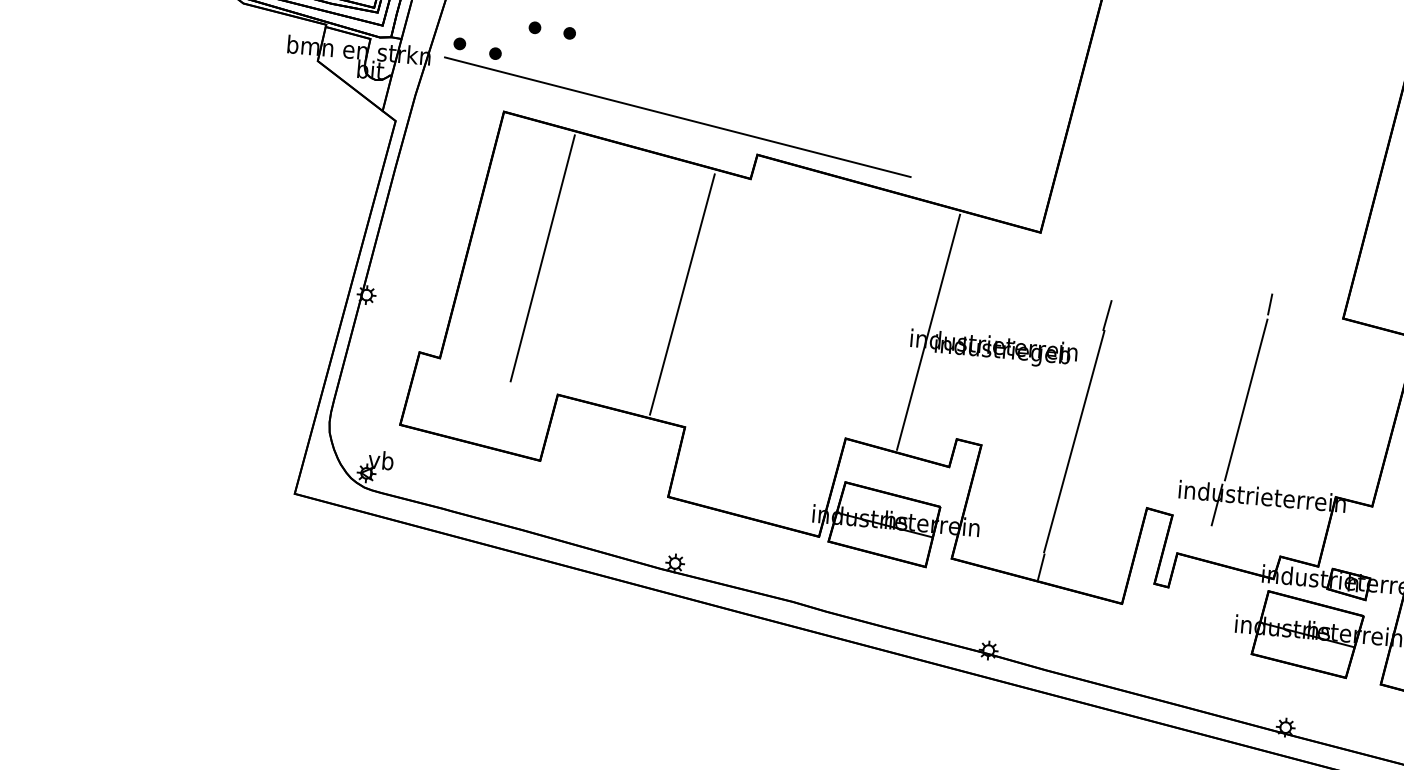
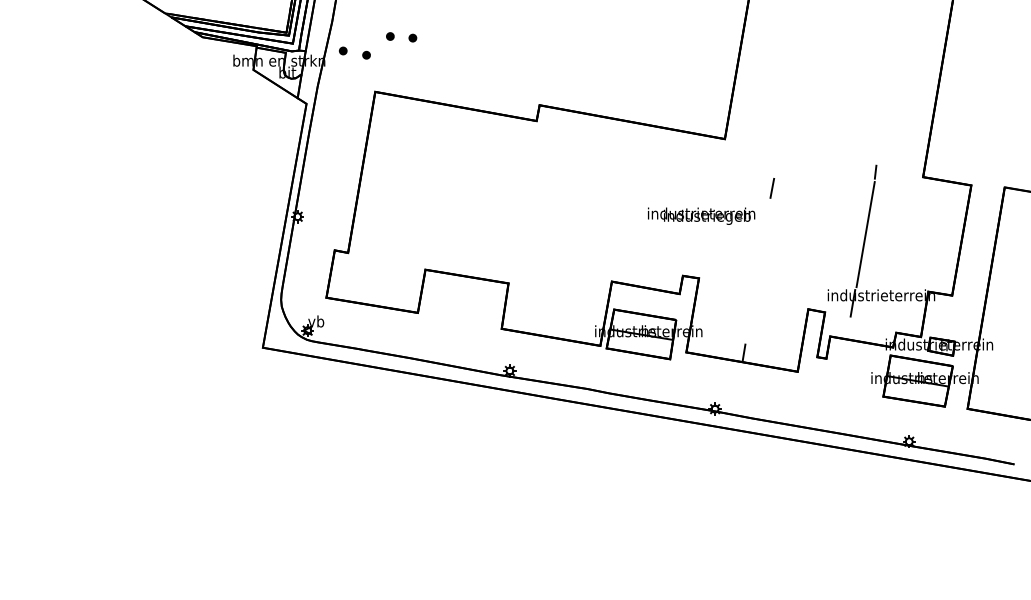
line: (677, 116) -> (486, 85), removed
line: (541, 258) -> (407, 183), removed
line: (682, 294) -> (499, 198), removed
line: (928, 331) -> (658, 208), removed
line: (1074, 441) -> (758, 270), removed

